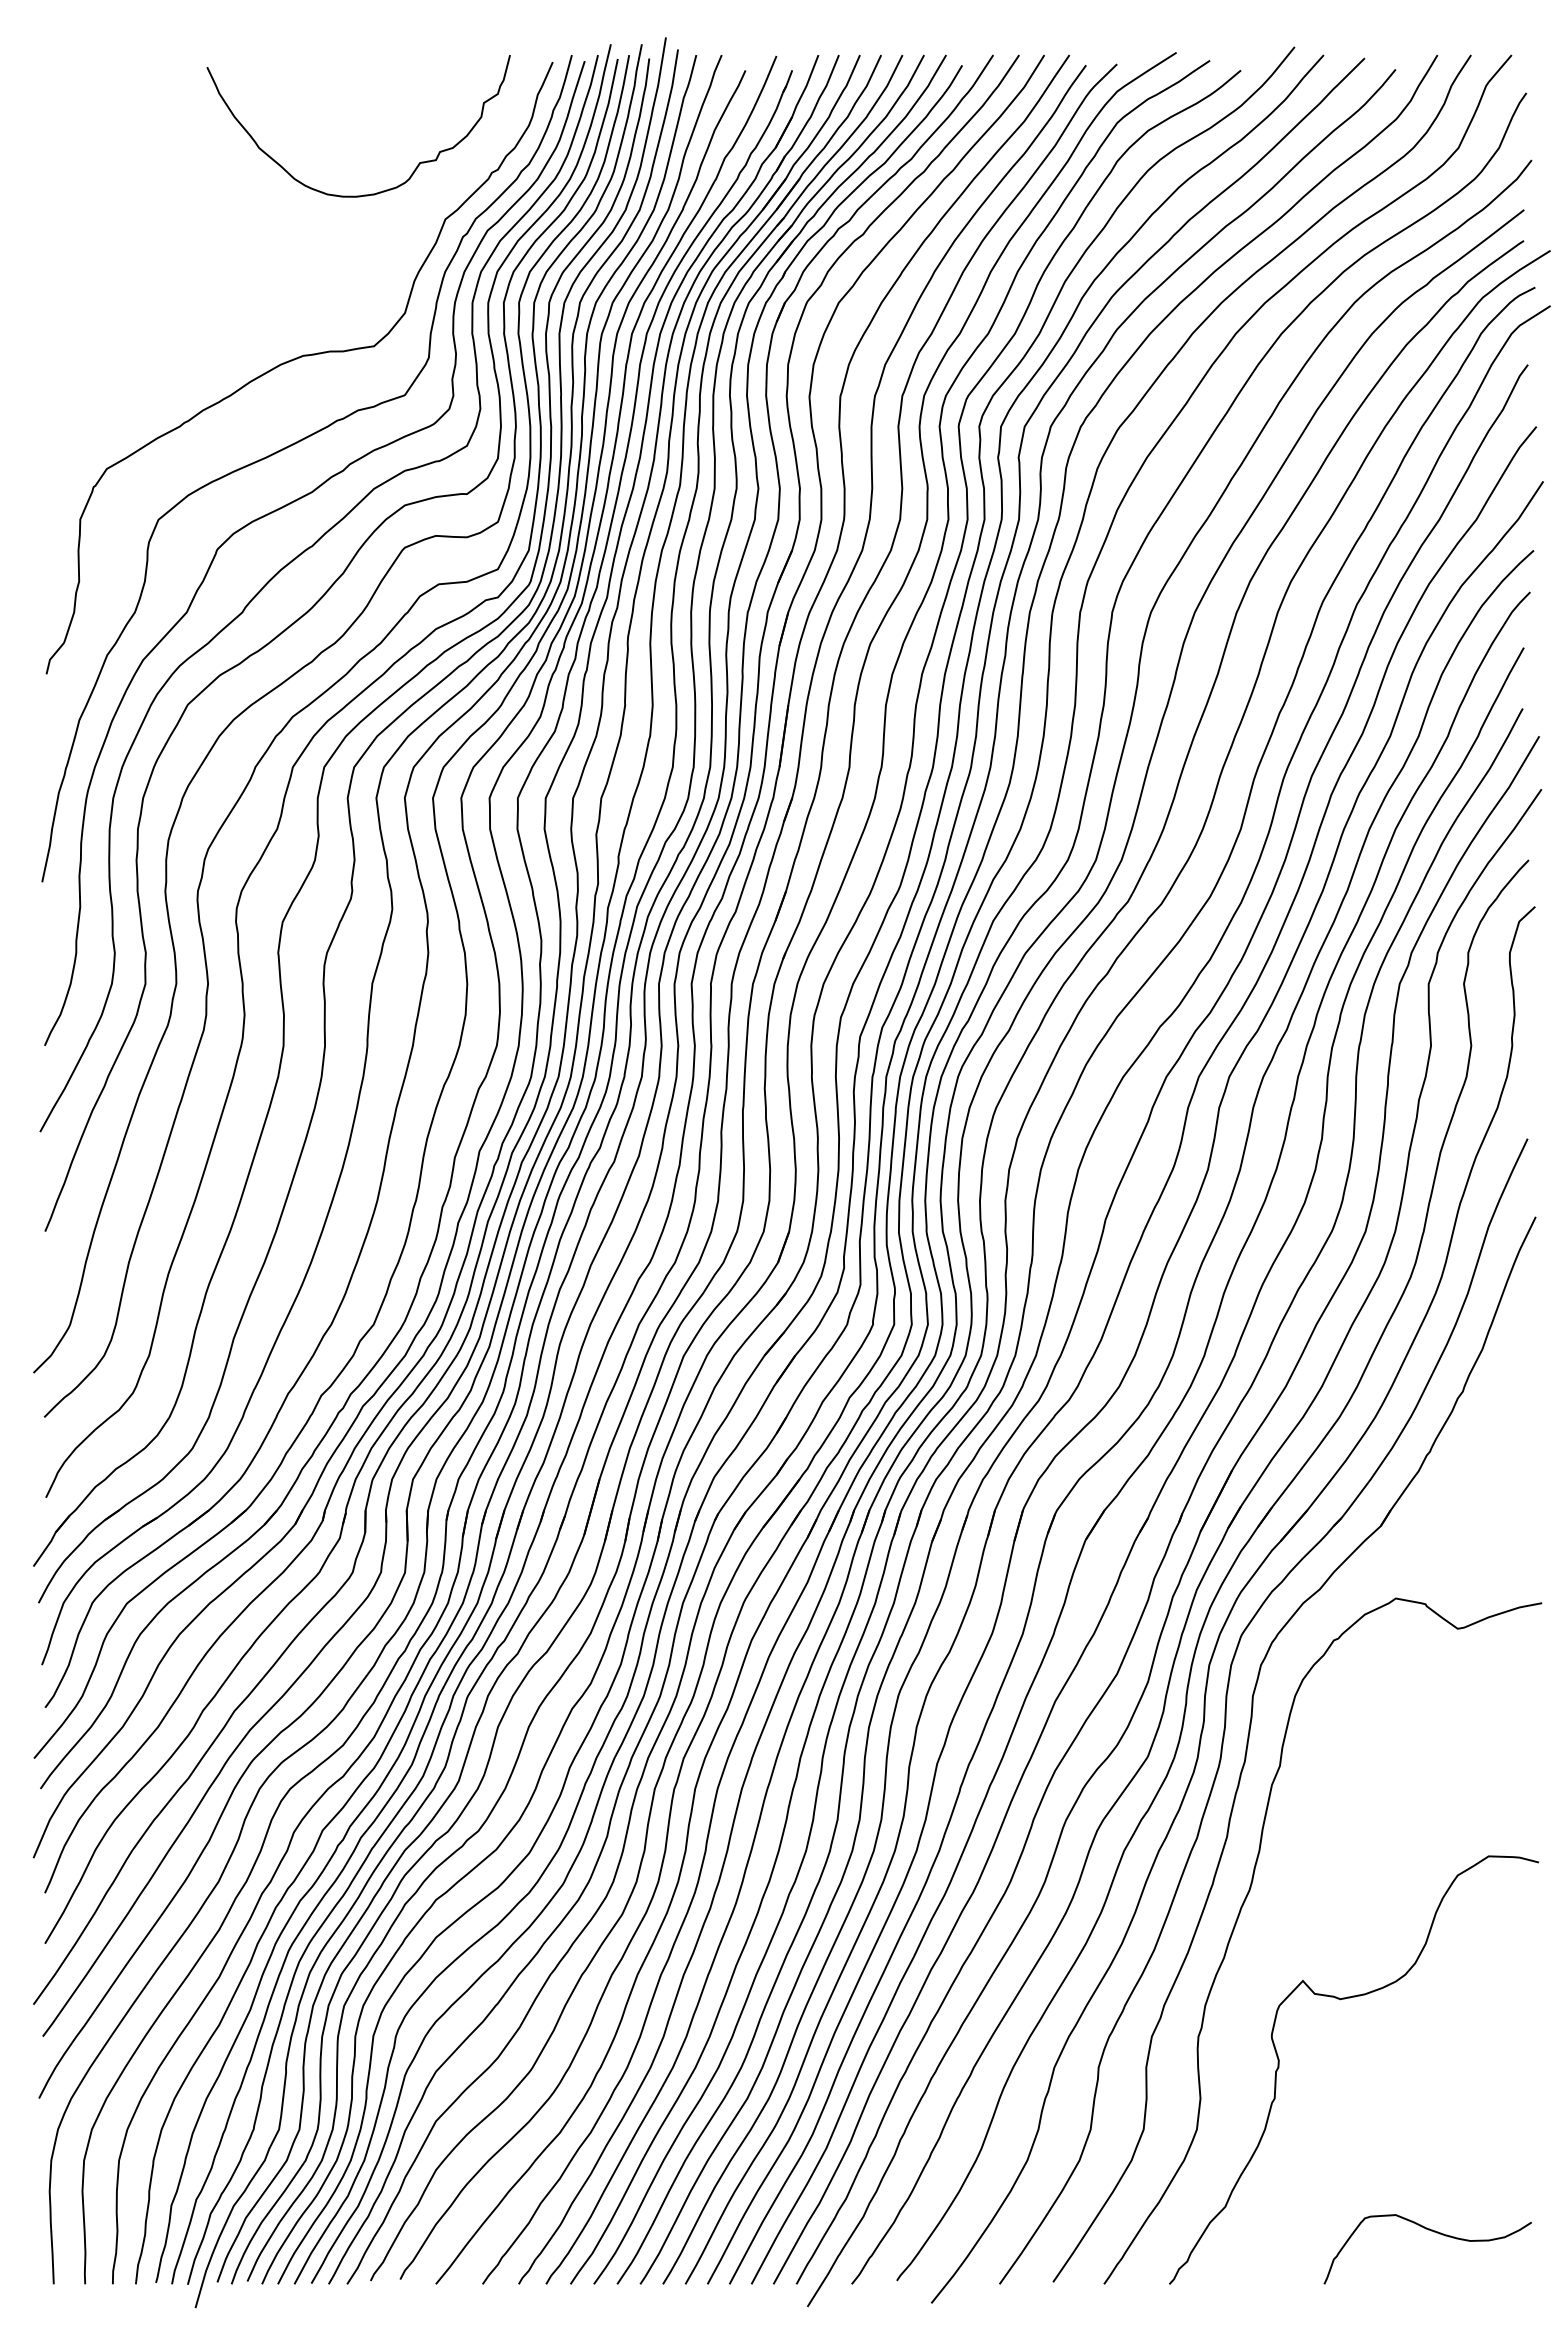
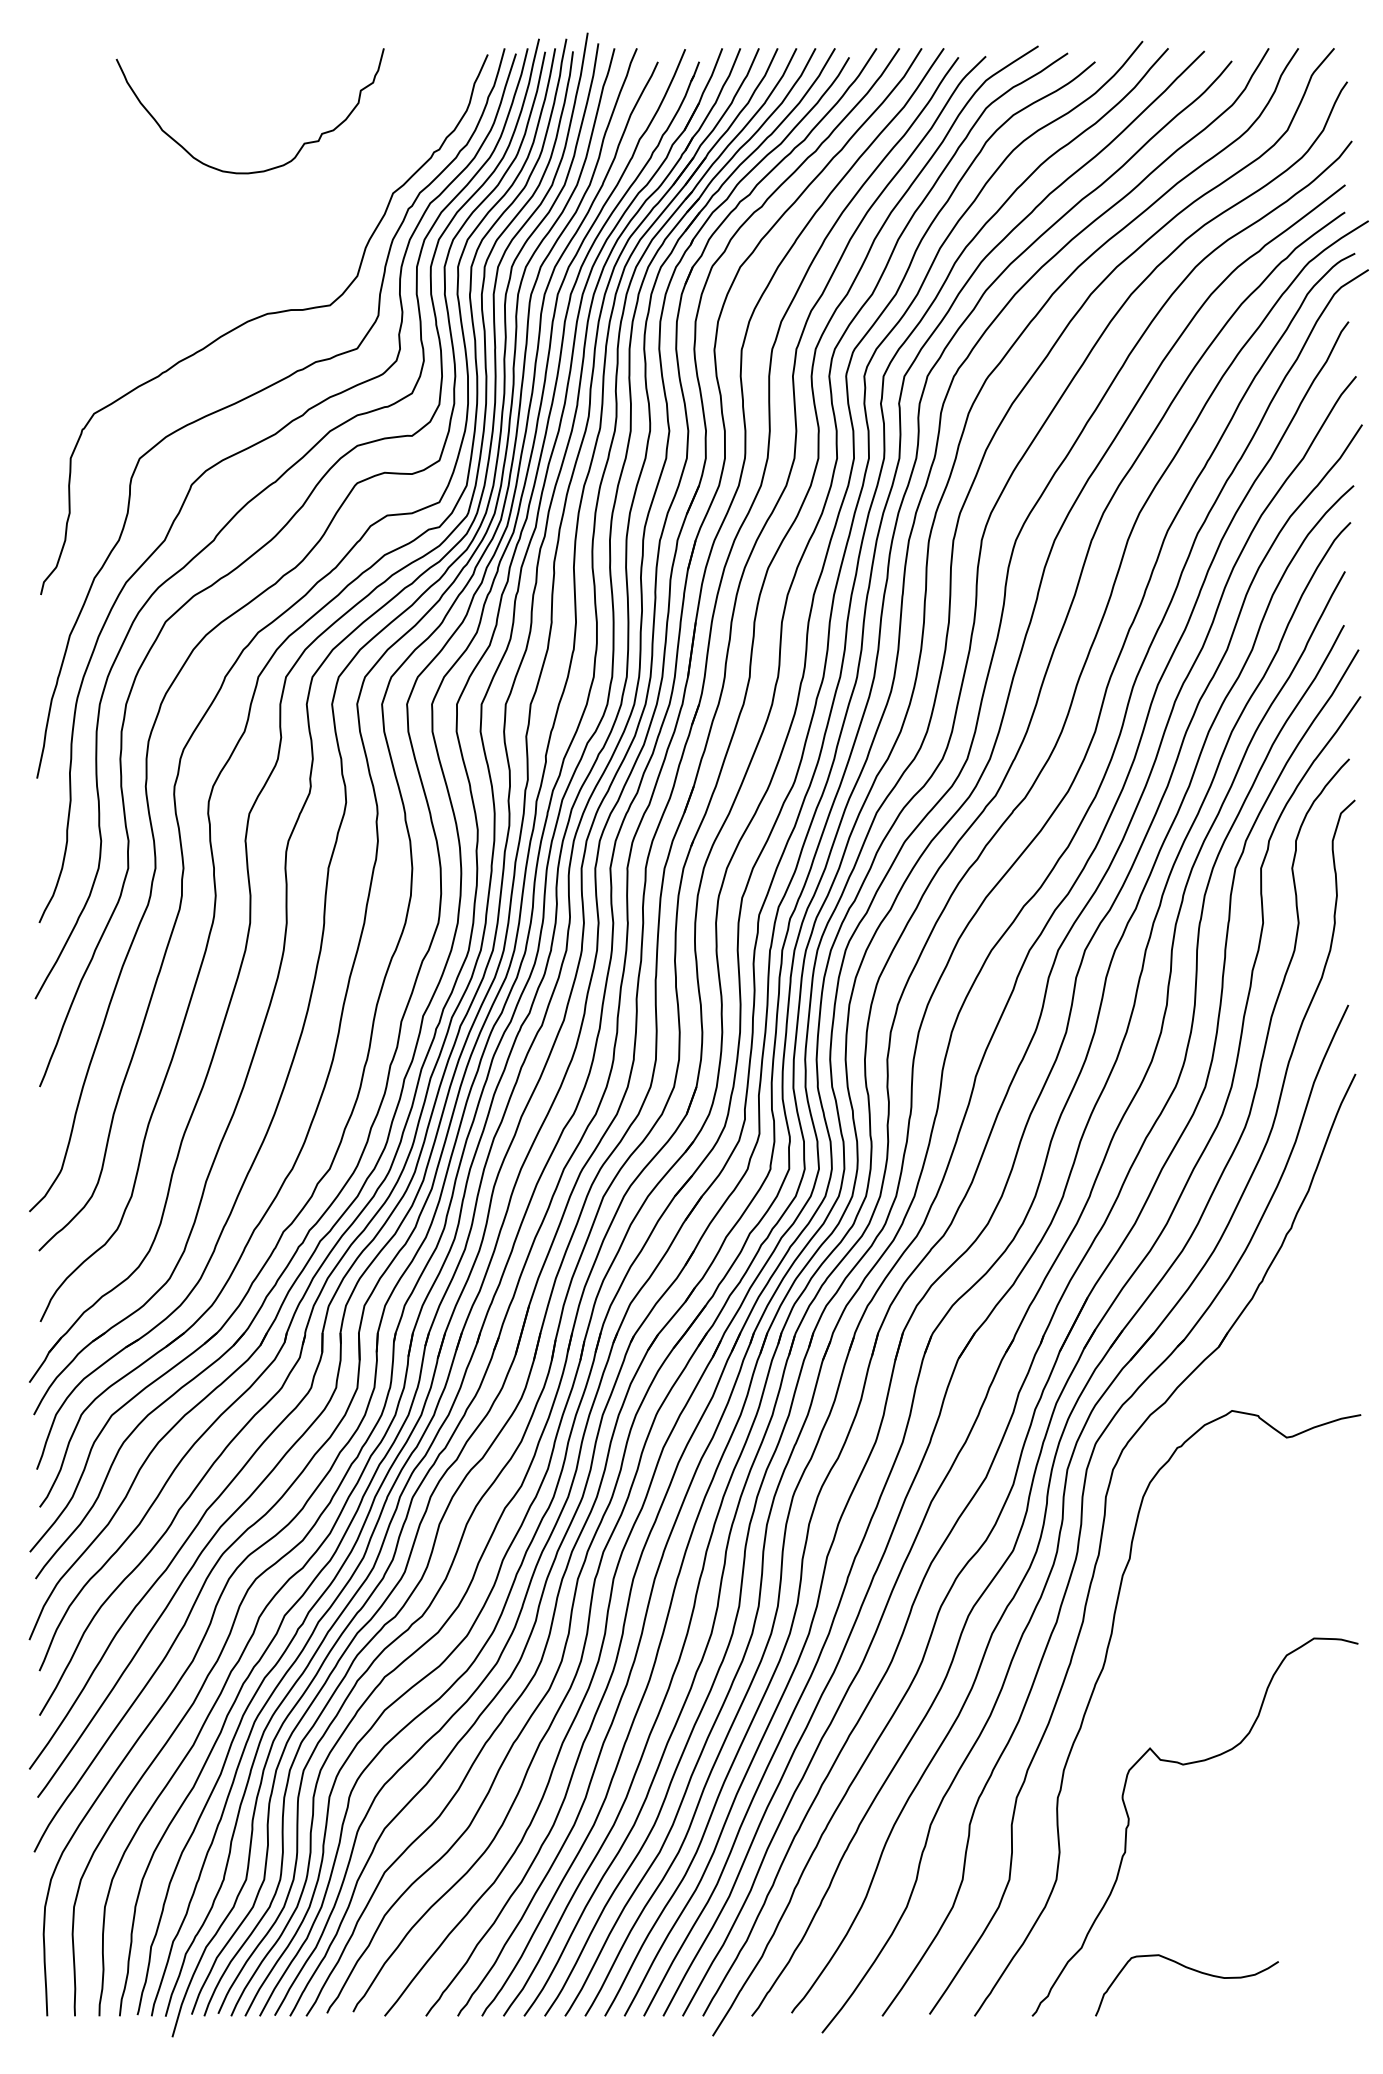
curve: (363, 194) -> (254, 171), moved
curve: (1436, 2233) -> (1194, 1971), moved

